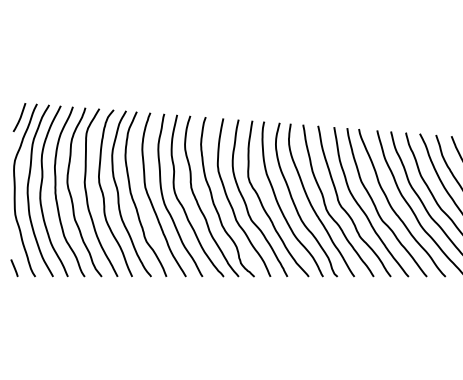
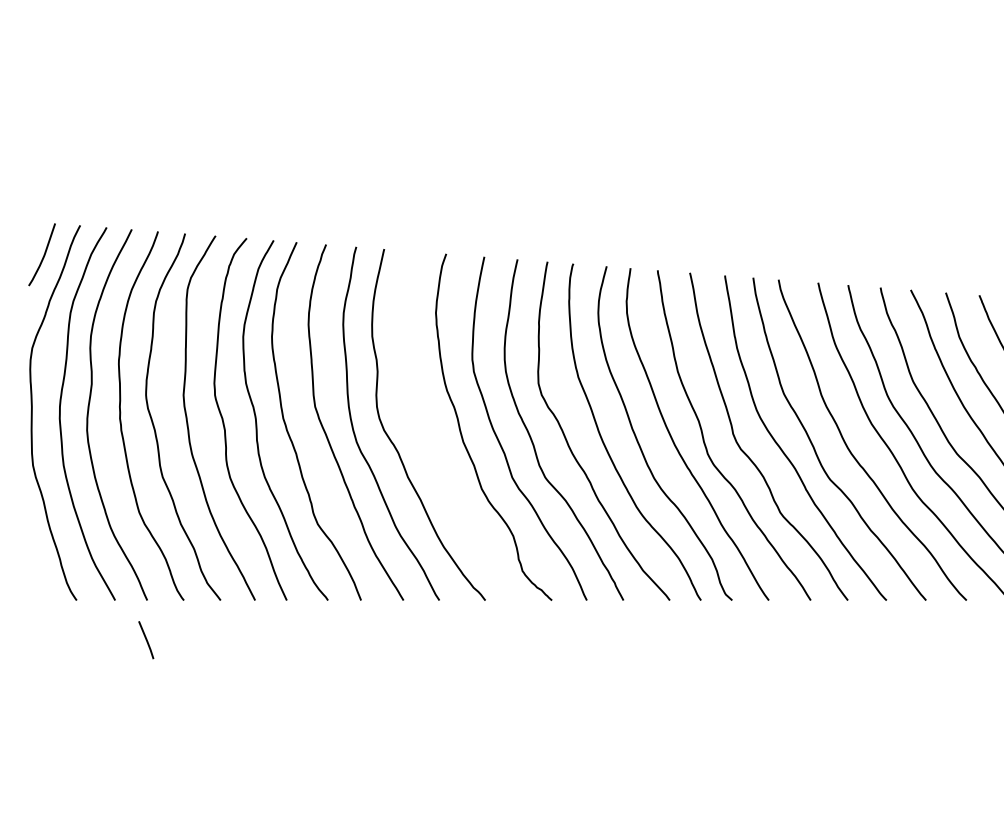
curve: (198, 202) -> (430, 439), removed
line: (14, 268) -> (146, 640), moved

